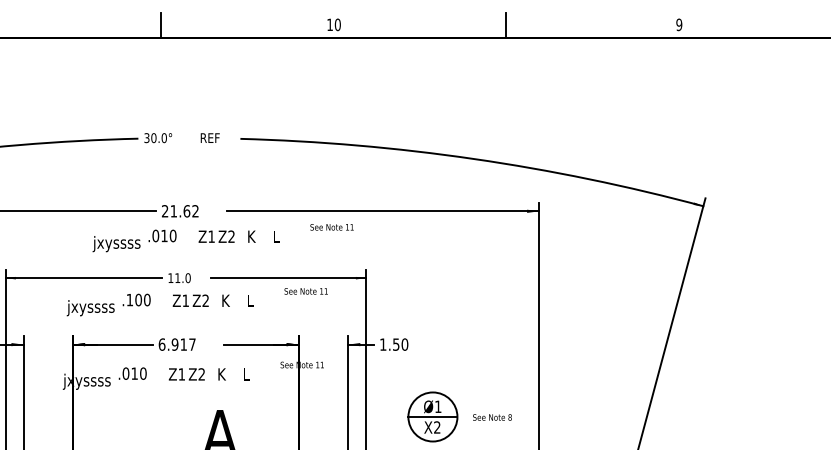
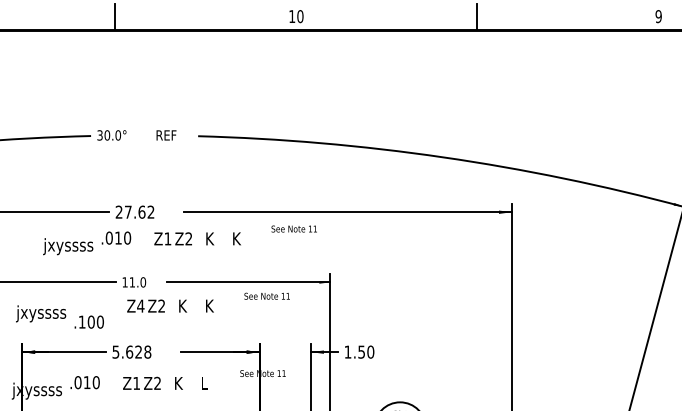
text: (173, 211) -> (127, 212), 21.62 -> 27.62
text: (277, 236) -> (237, 238), L -> K
text: (136, 299) -> (89, 321), moved
text: (185, 300) -> (140, 305), Z1 -> Z4
text: (251, 300) -> (209, 305), L -> K
text: (176, 344) -> (131, 352), 6.917 -> 5.628

